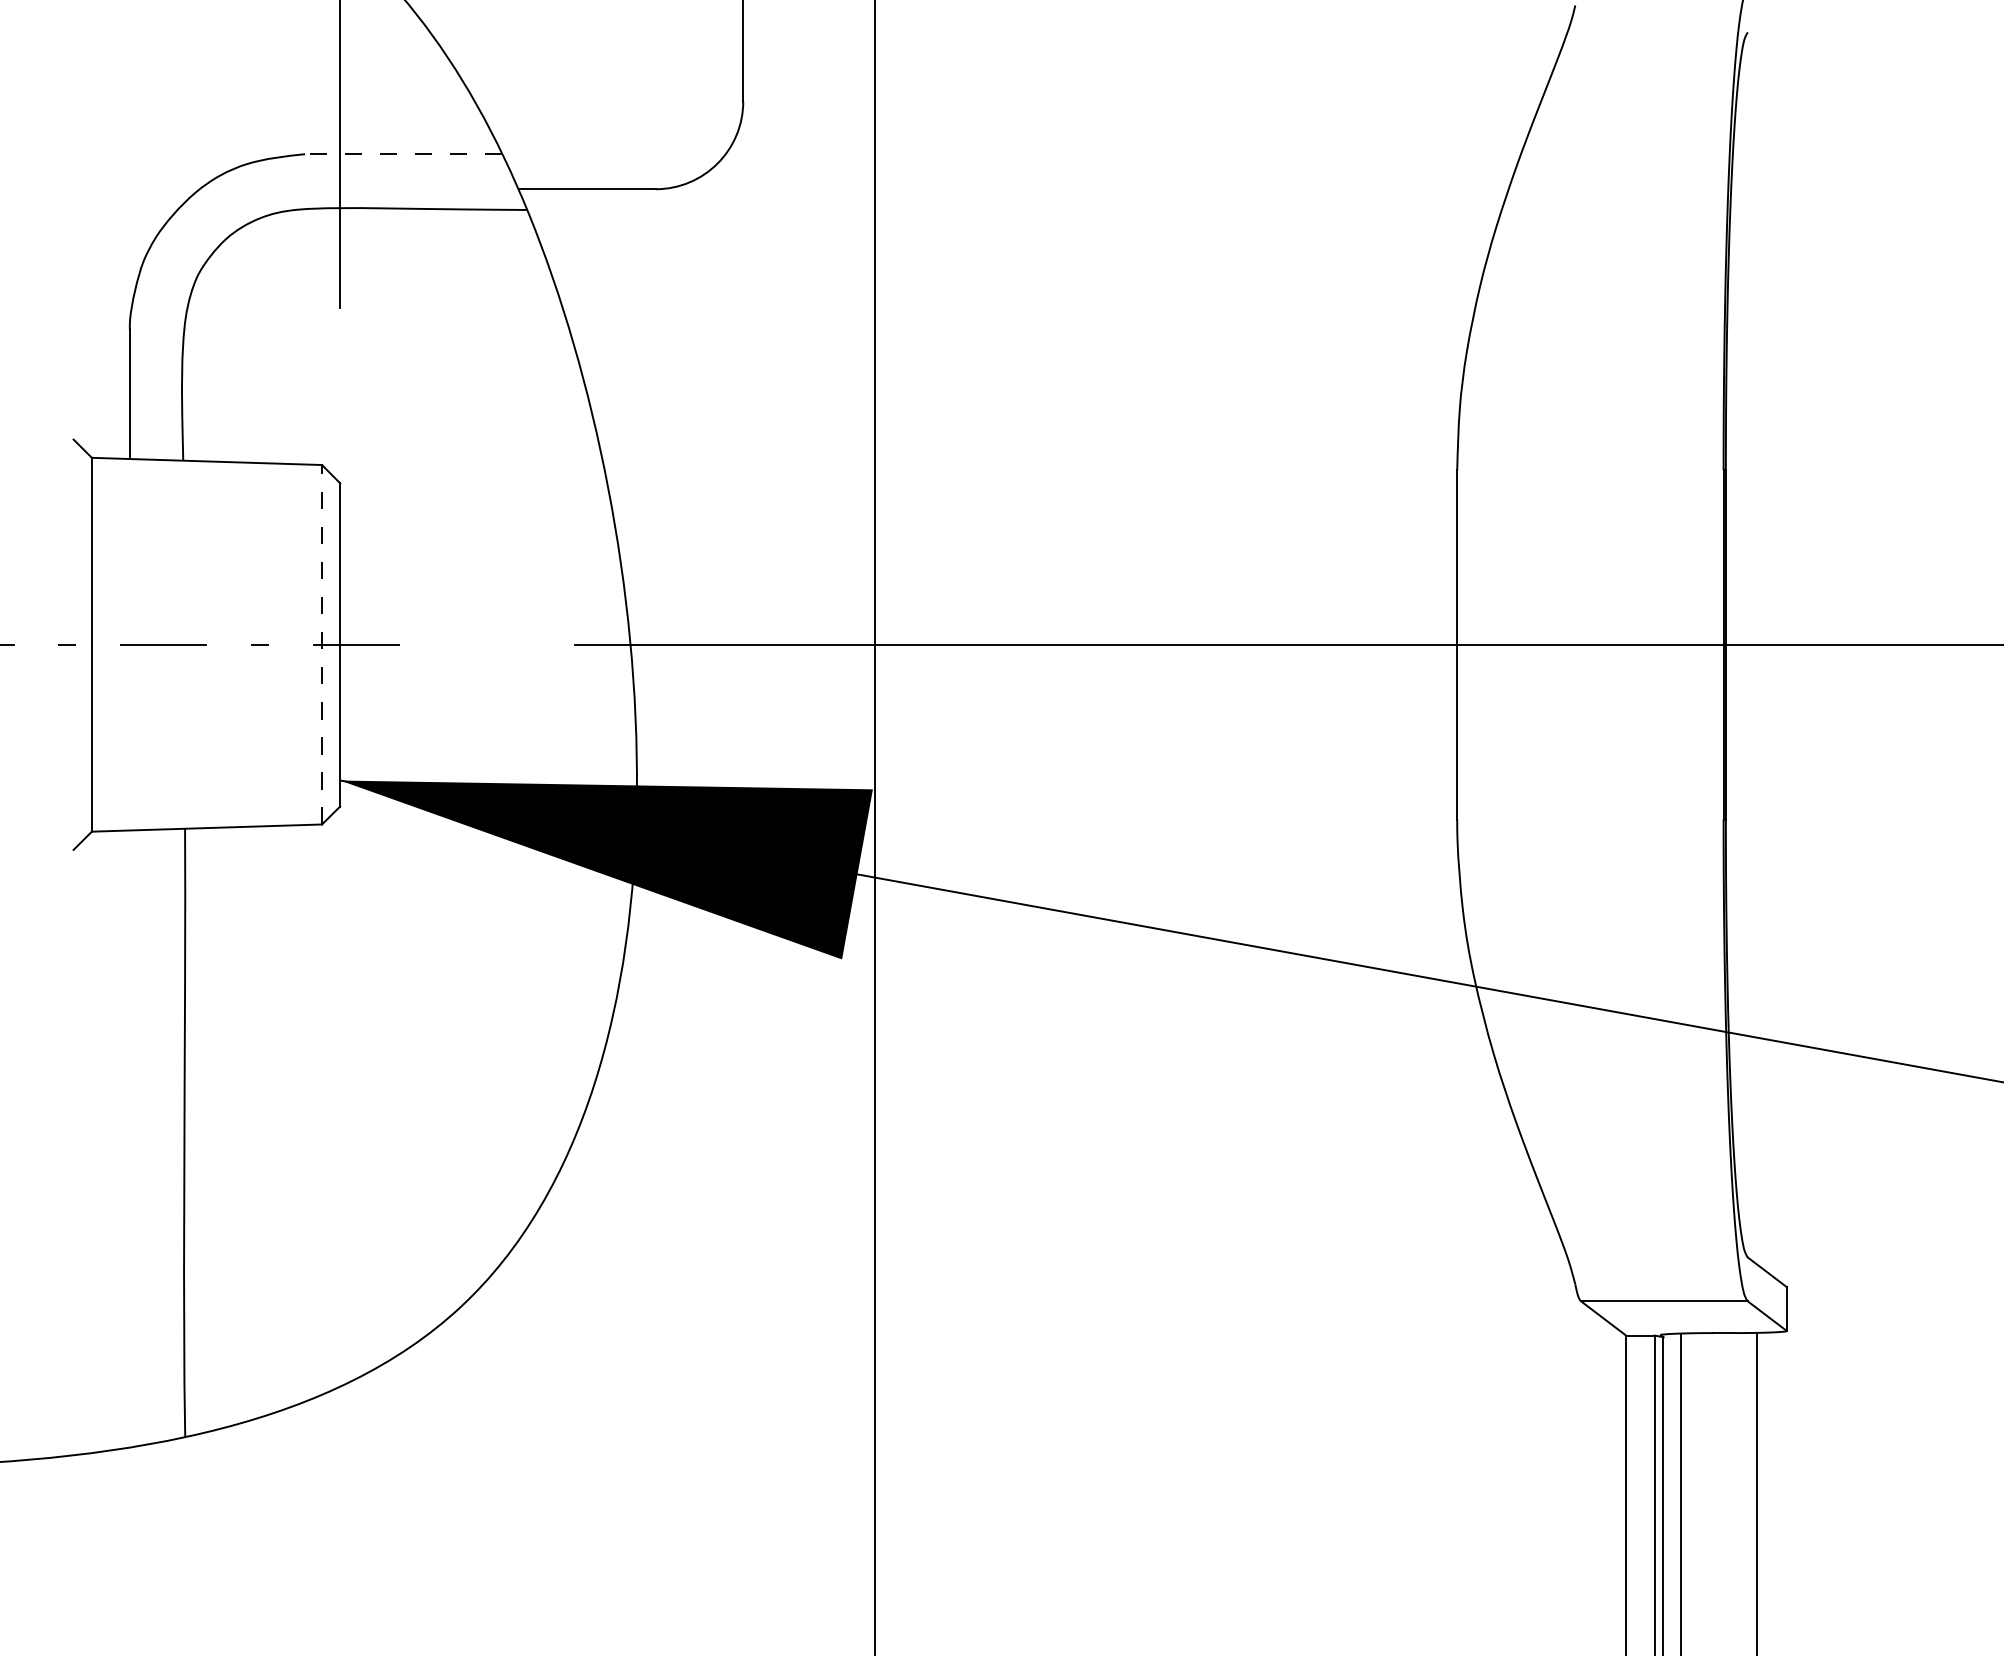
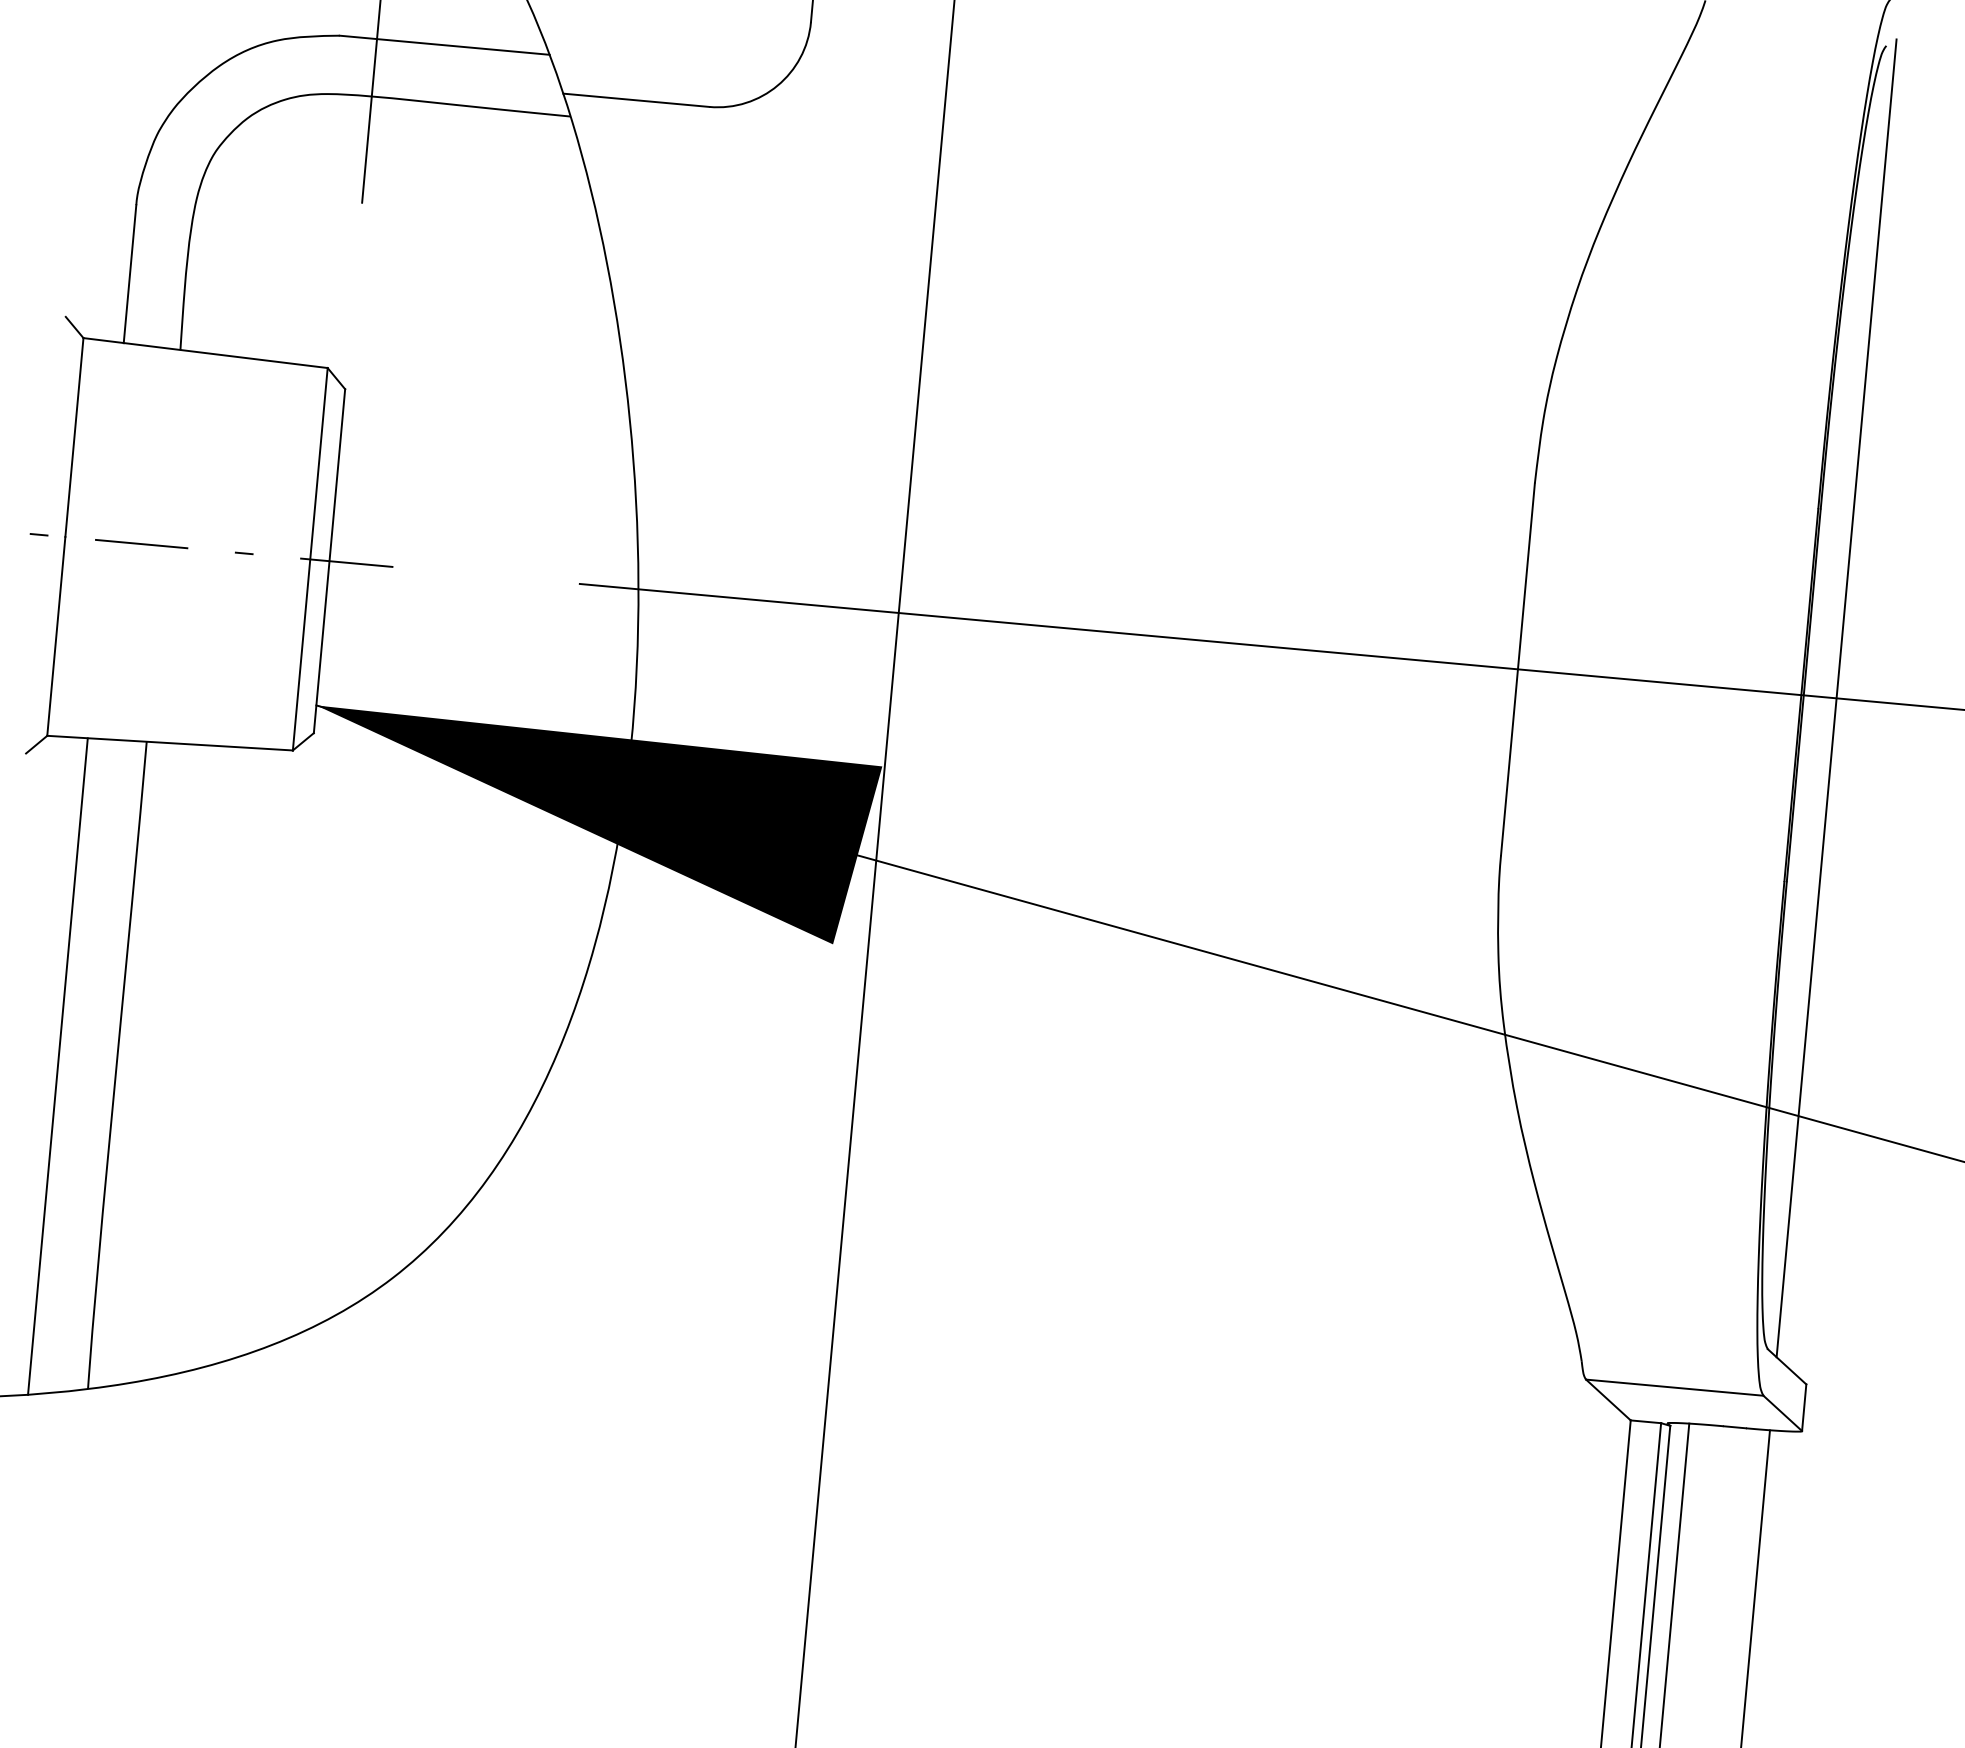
line: (403, 154) -> (444, 45), dashed -> solid
line: (322, 644) -> (310, 559), dashed -> solid
line: (1756, 644) -> (1836, 697), added
line: (129, 1138) -> (57, 1065), added

